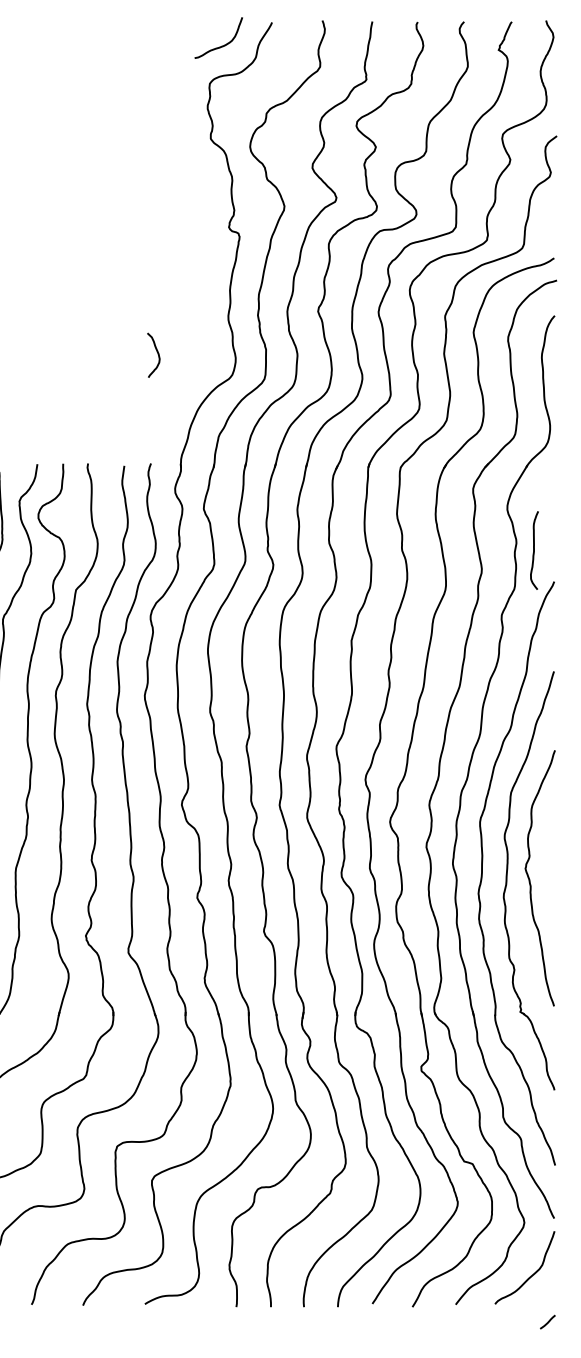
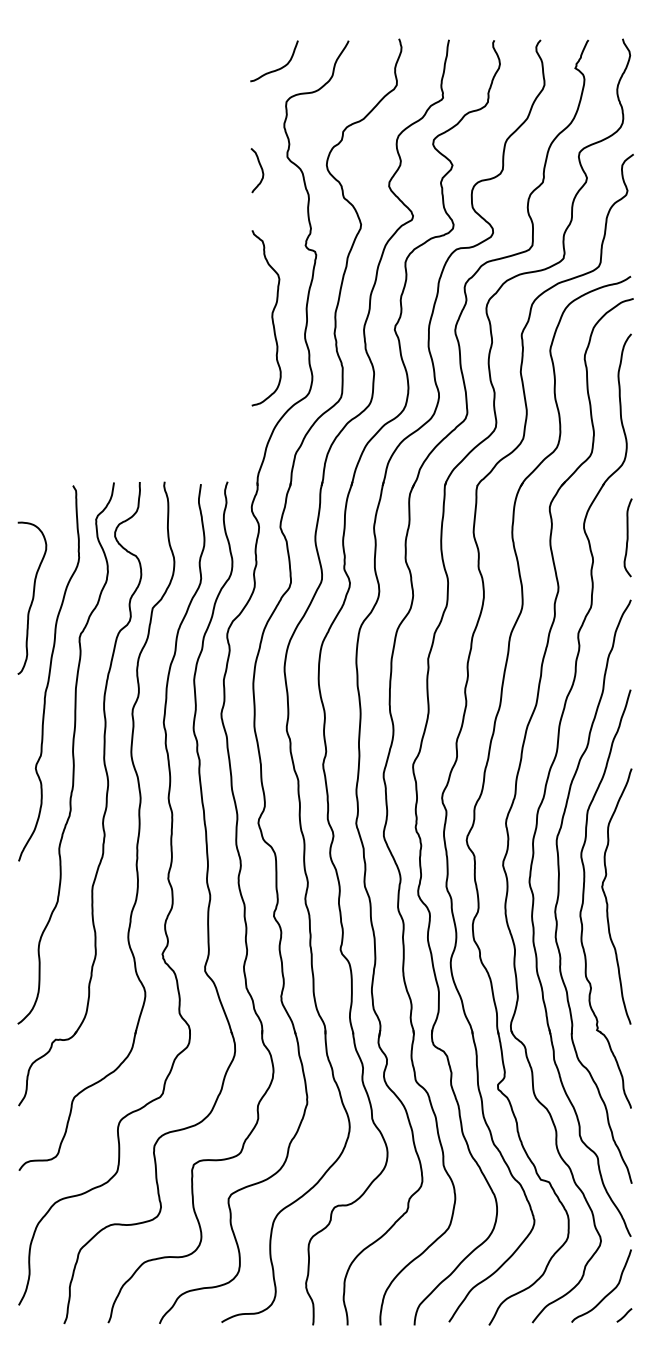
curve: (222, 45) -> (278, 68), moved
curve: (194, 300) -> (271, 318), added
curve: (156, 353) -> (260, 168), moved
curve: (533, 550) -> (627, 537), moved
line: (547, 1322) -> (624, 1315), moved

